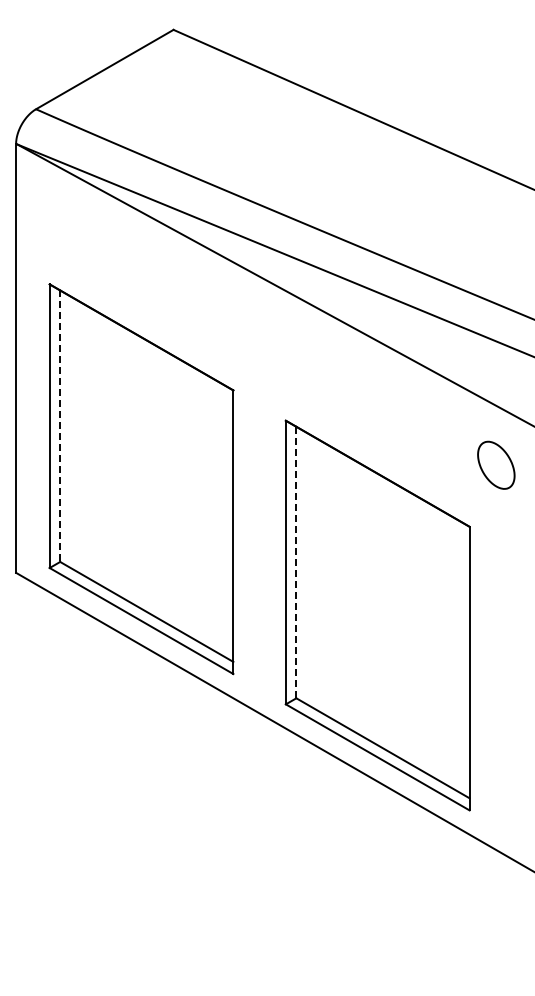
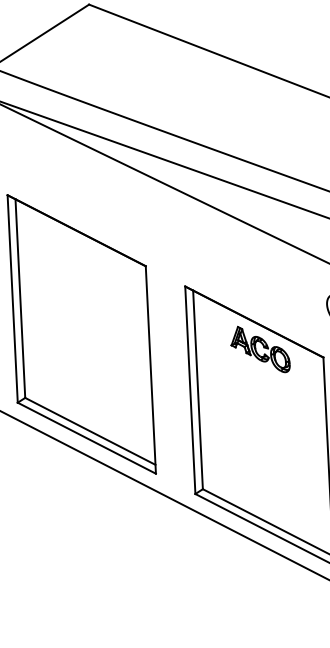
line: (60, 426) -> (20, 298), dashed -> solid
part: (384, 511) -> (260, 349), added
line: (296, 562) -> (198, 389), dashed -> solid

